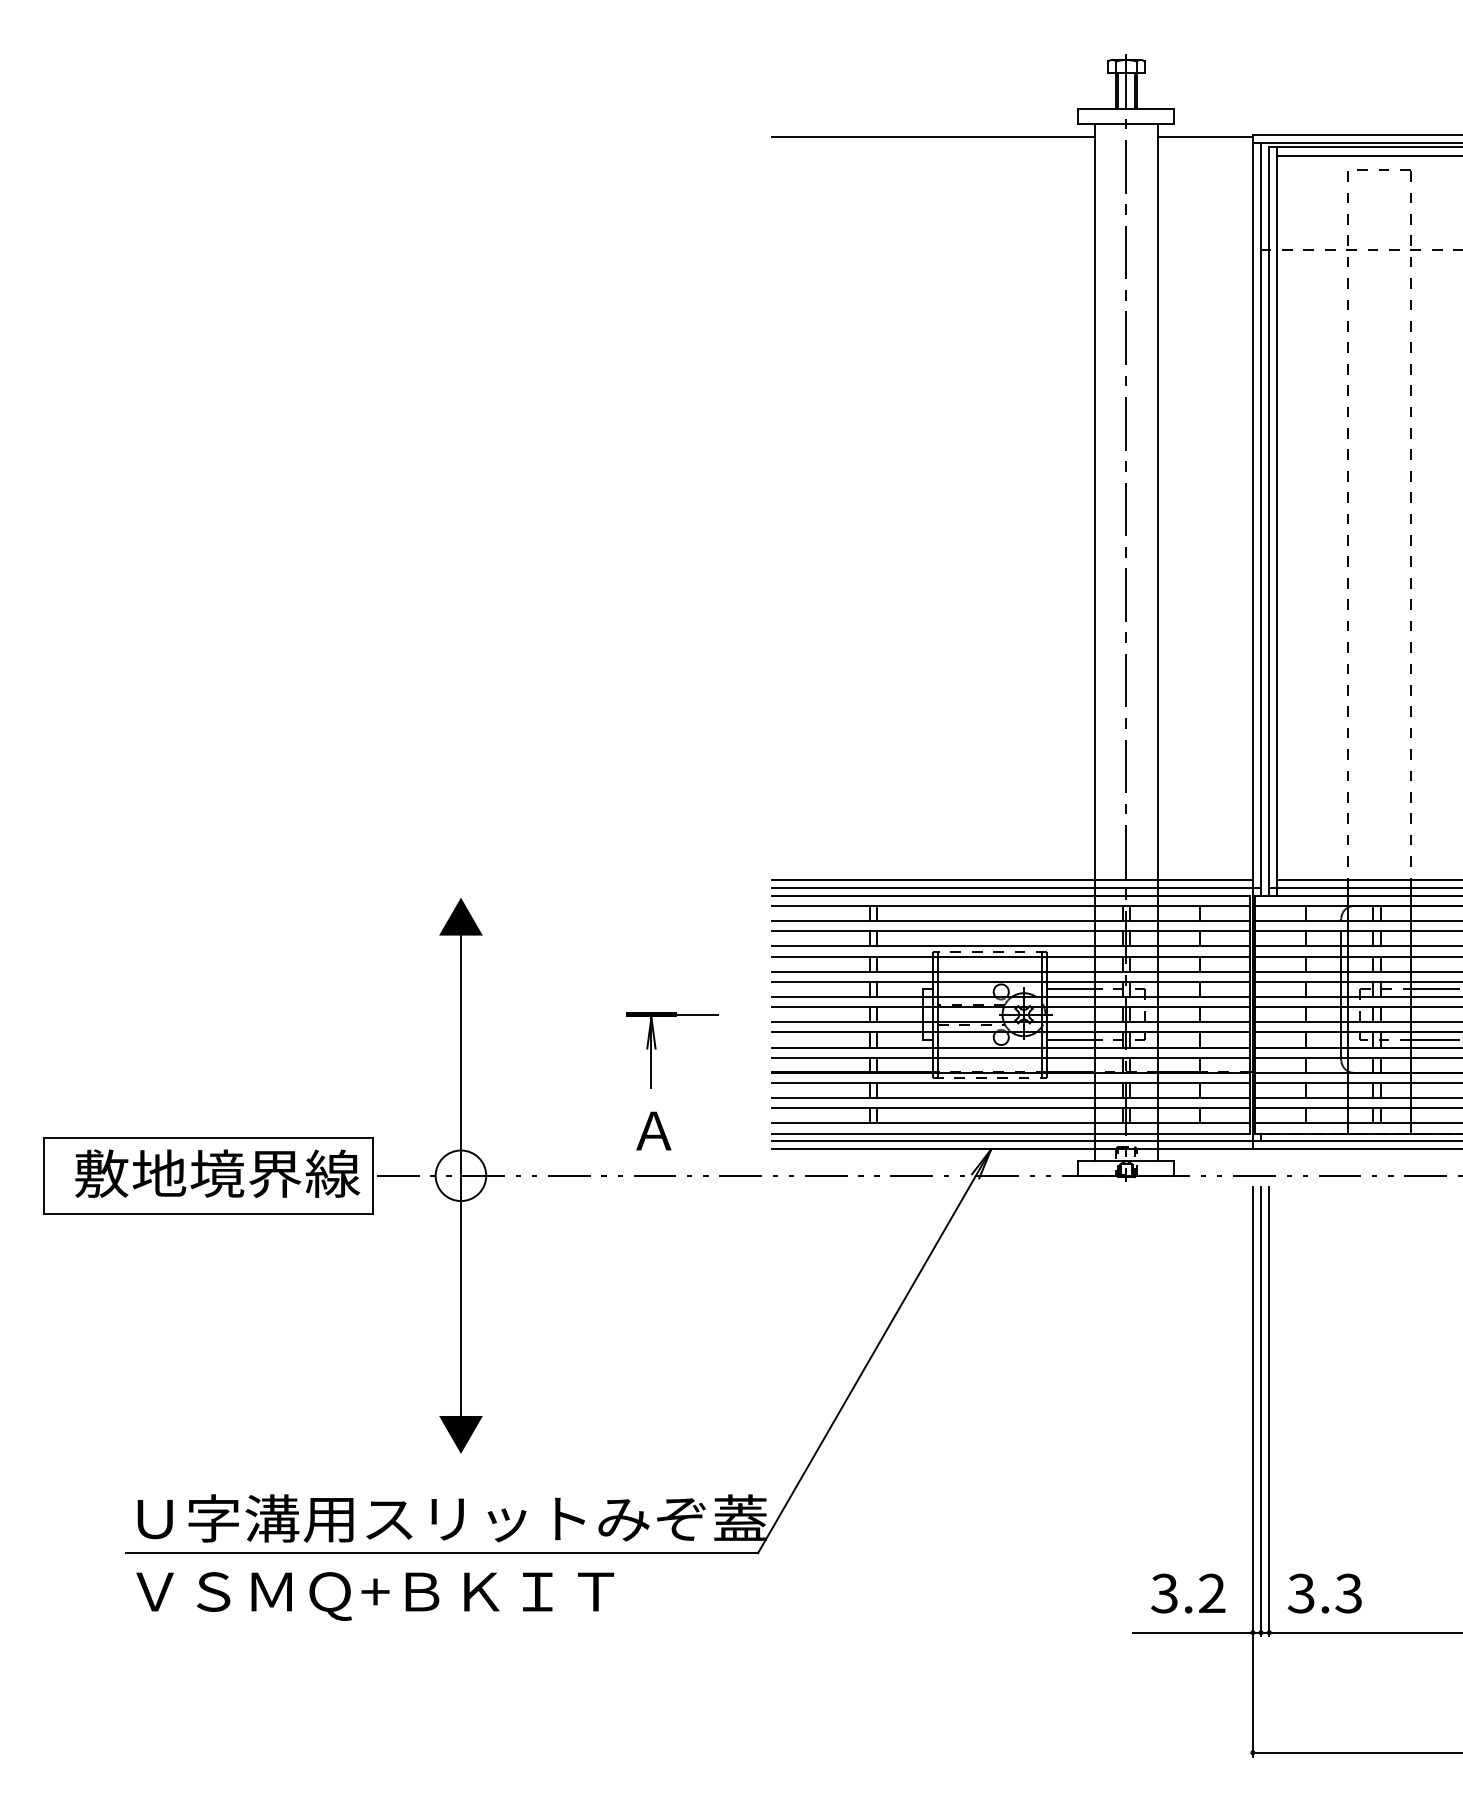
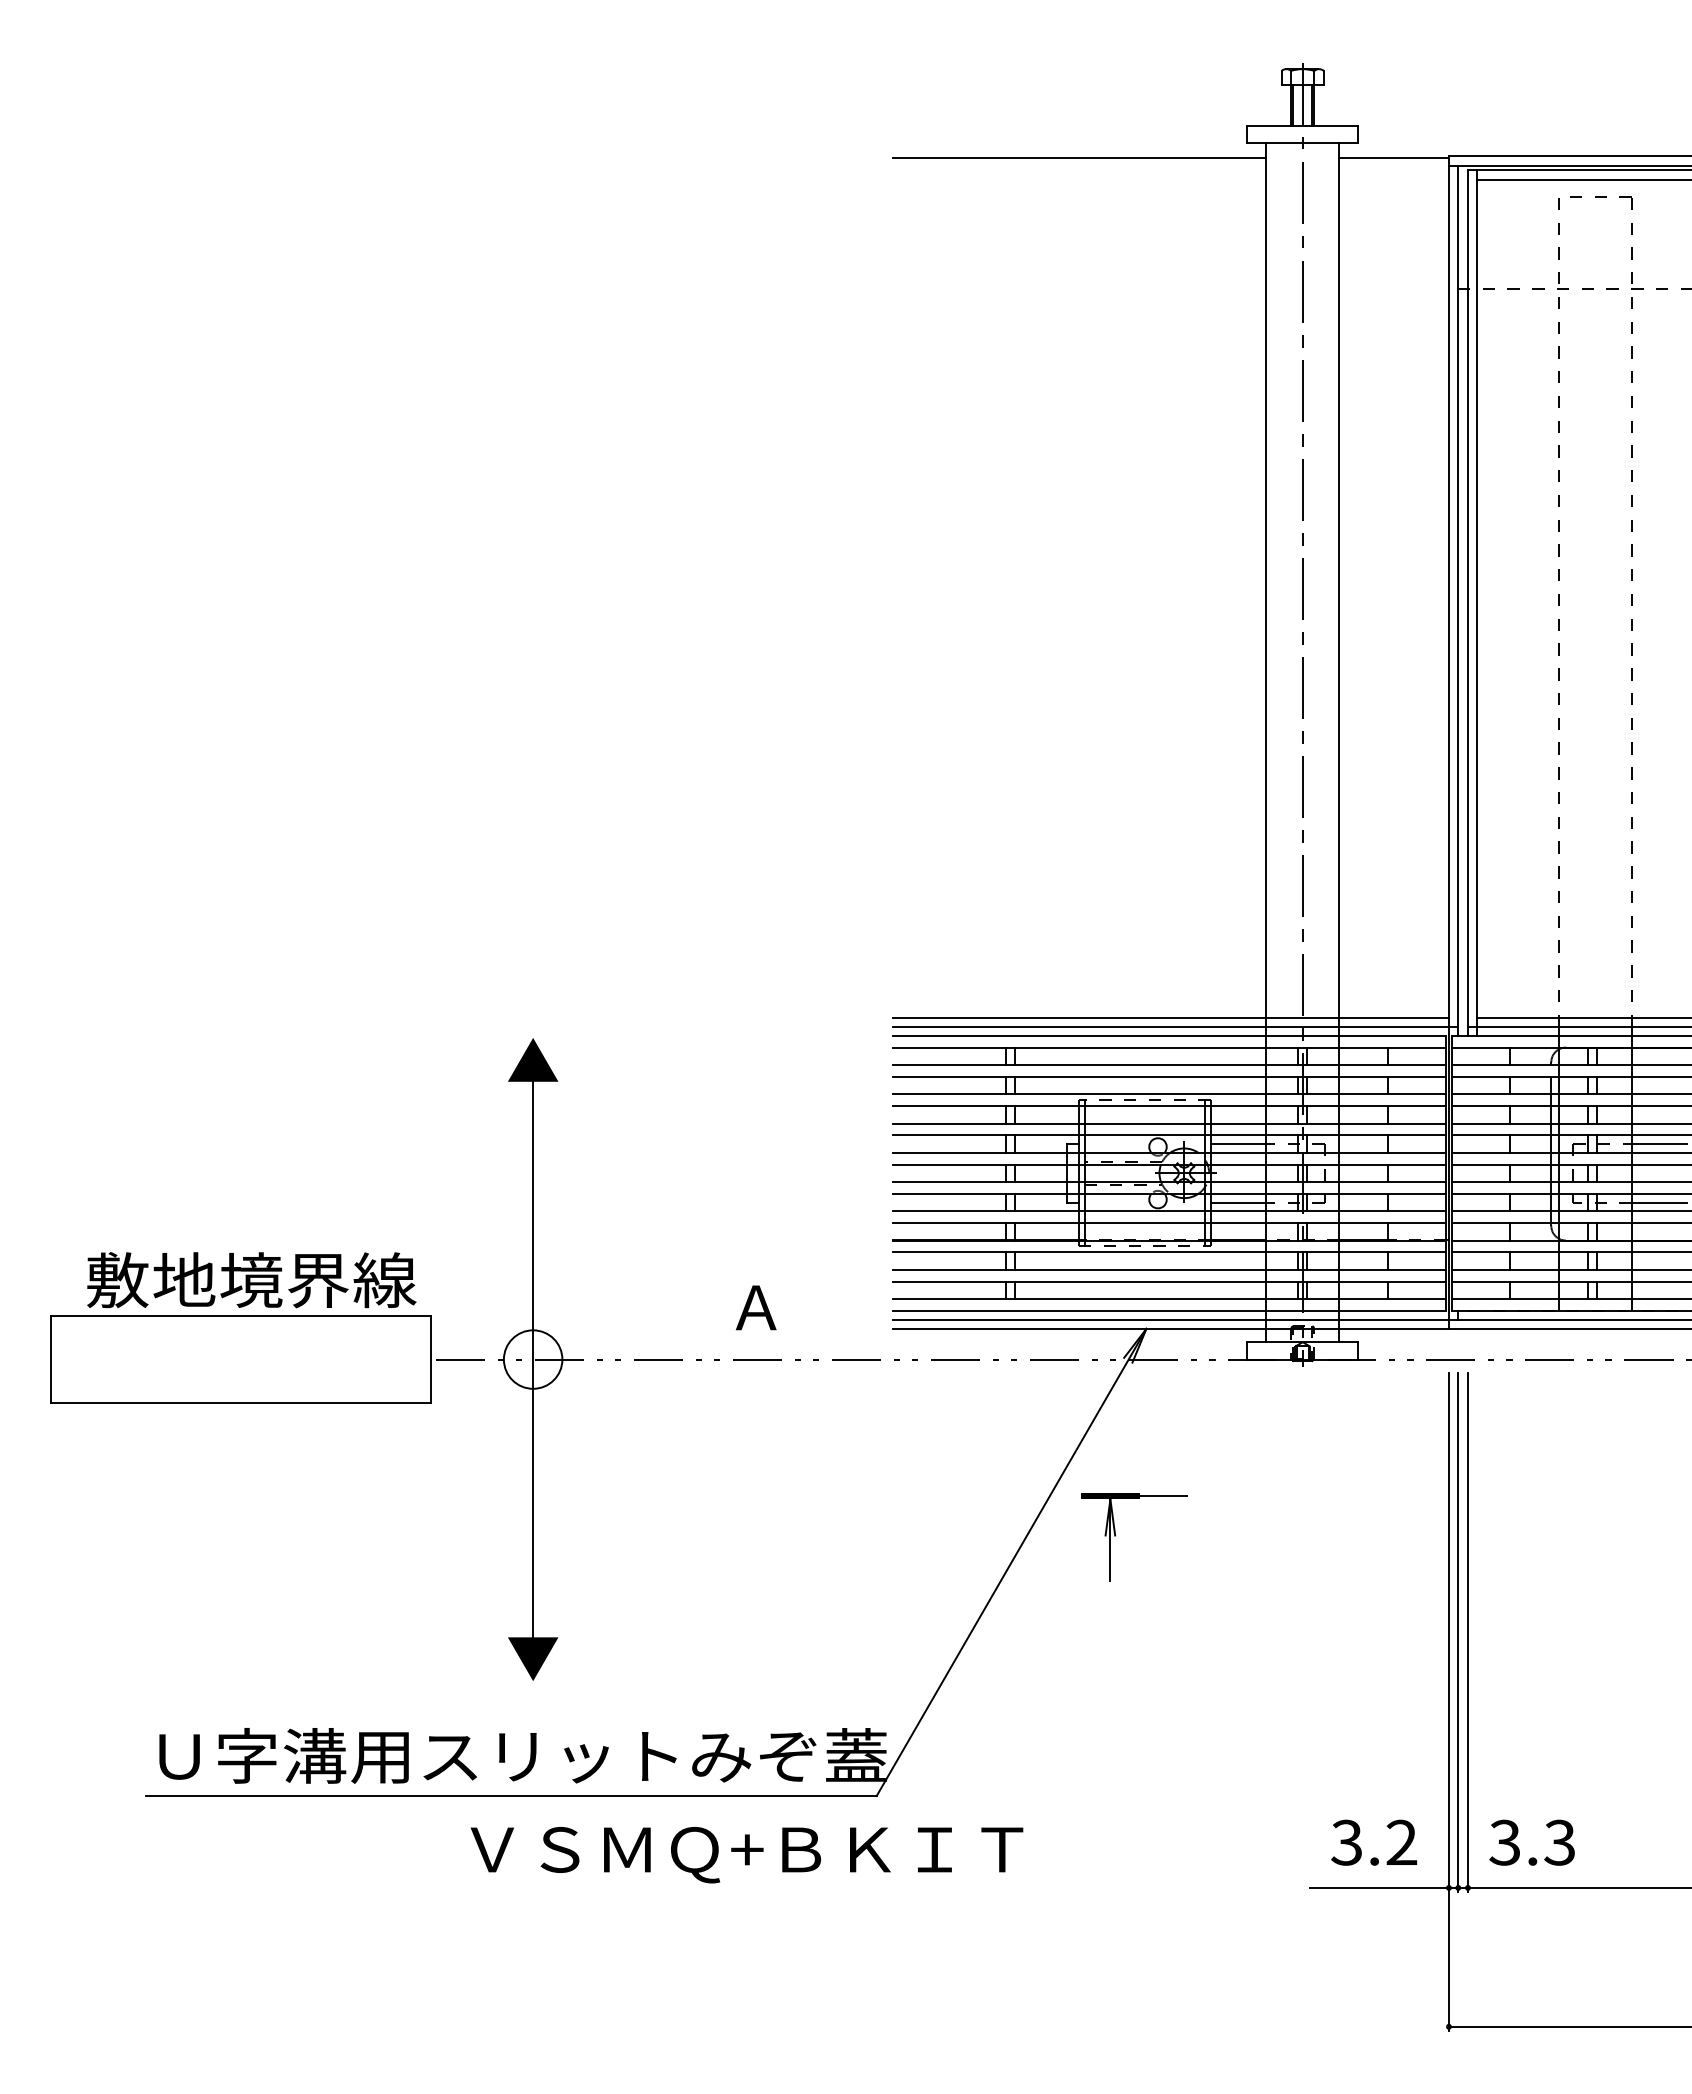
part: (656, 1048) -> (1116, 1535), moved
text: (217, 1173) -> (251, 1280), moved
text: (374, 1596) -> (746, 1855), moved

